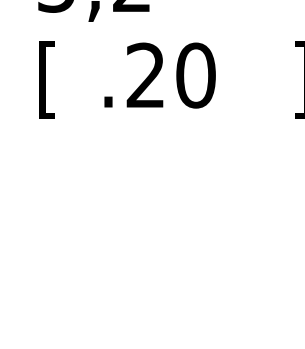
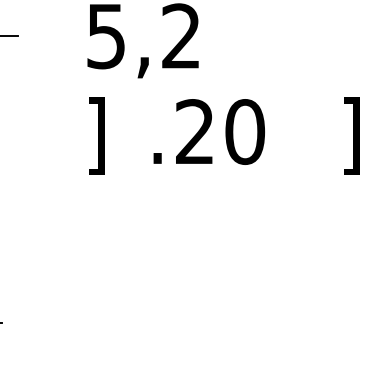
text: (47, 79) -> (96, 135), [ -> ]

